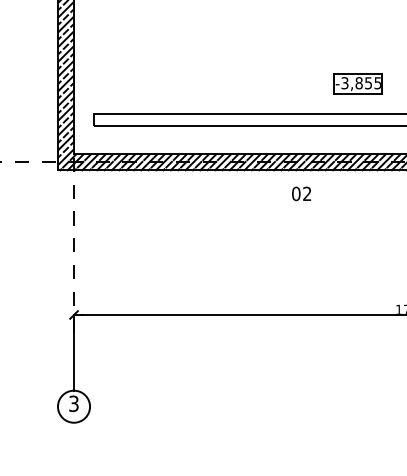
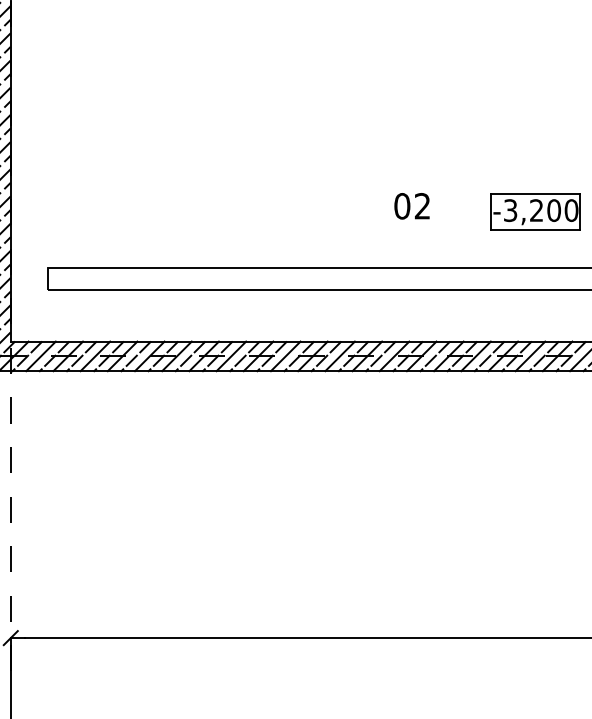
text: (367, 83) -> (552, 211), -3,855 -> -3,200
text: (301, 193) -> (411, 205), moved

